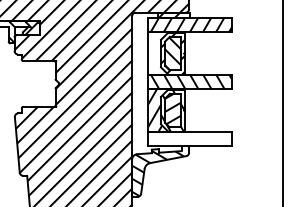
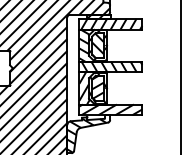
hatch: (163, 53) -> (90, 45), added
hatch: (189, 139) -> (110, 110), added

